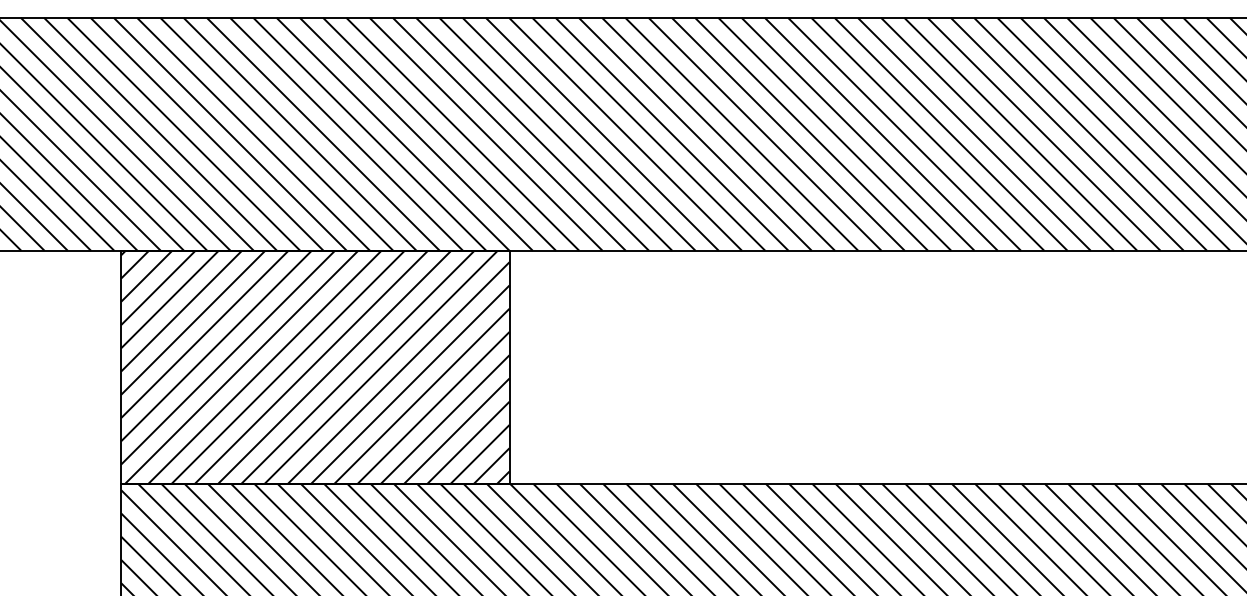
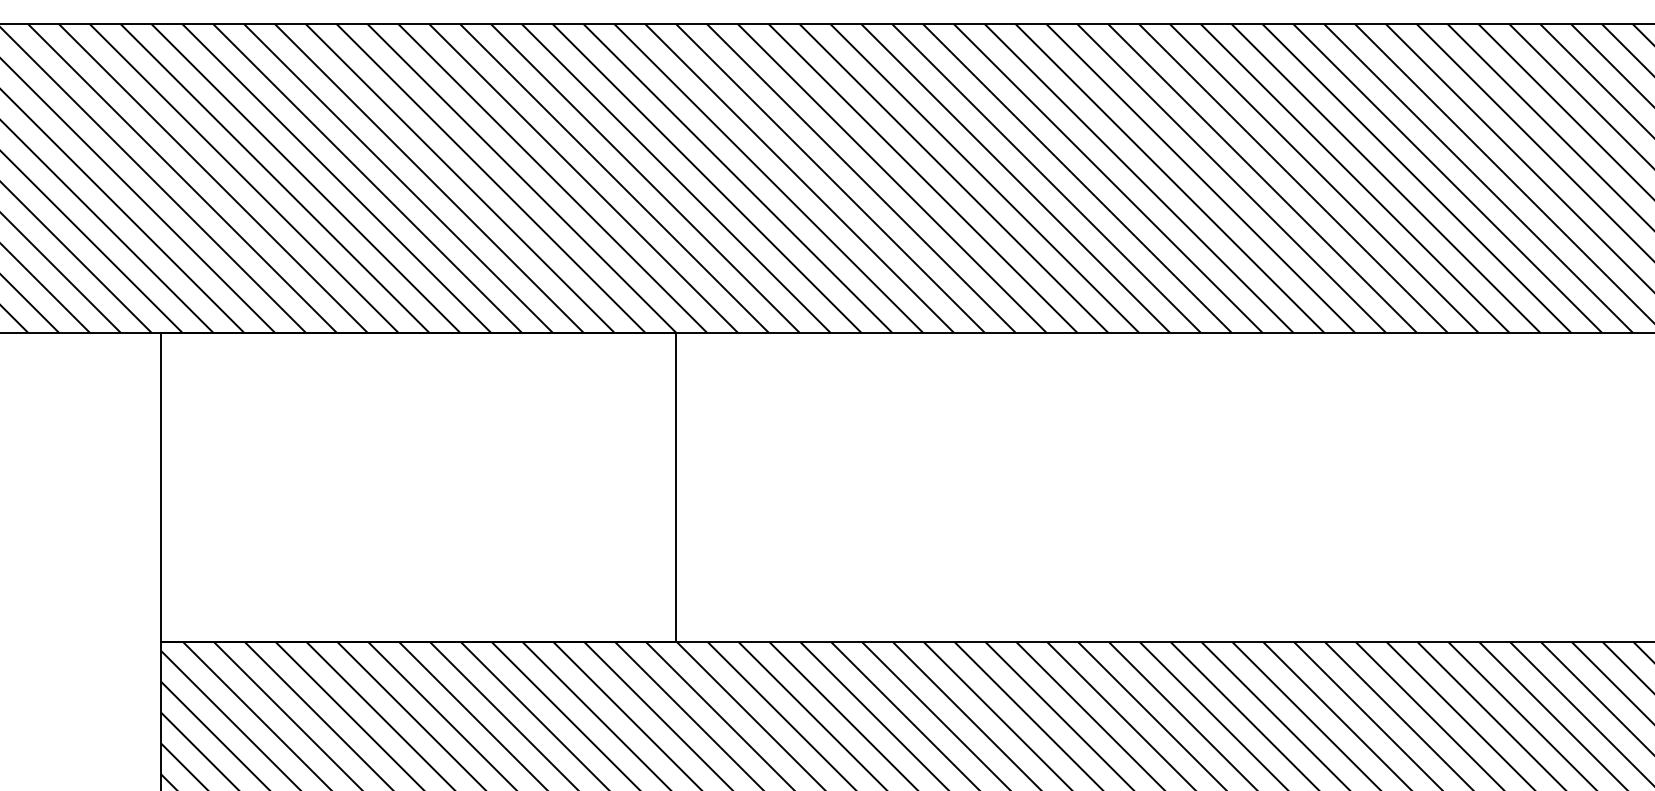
hatch: (315, 367) -> (418, 487), removed

